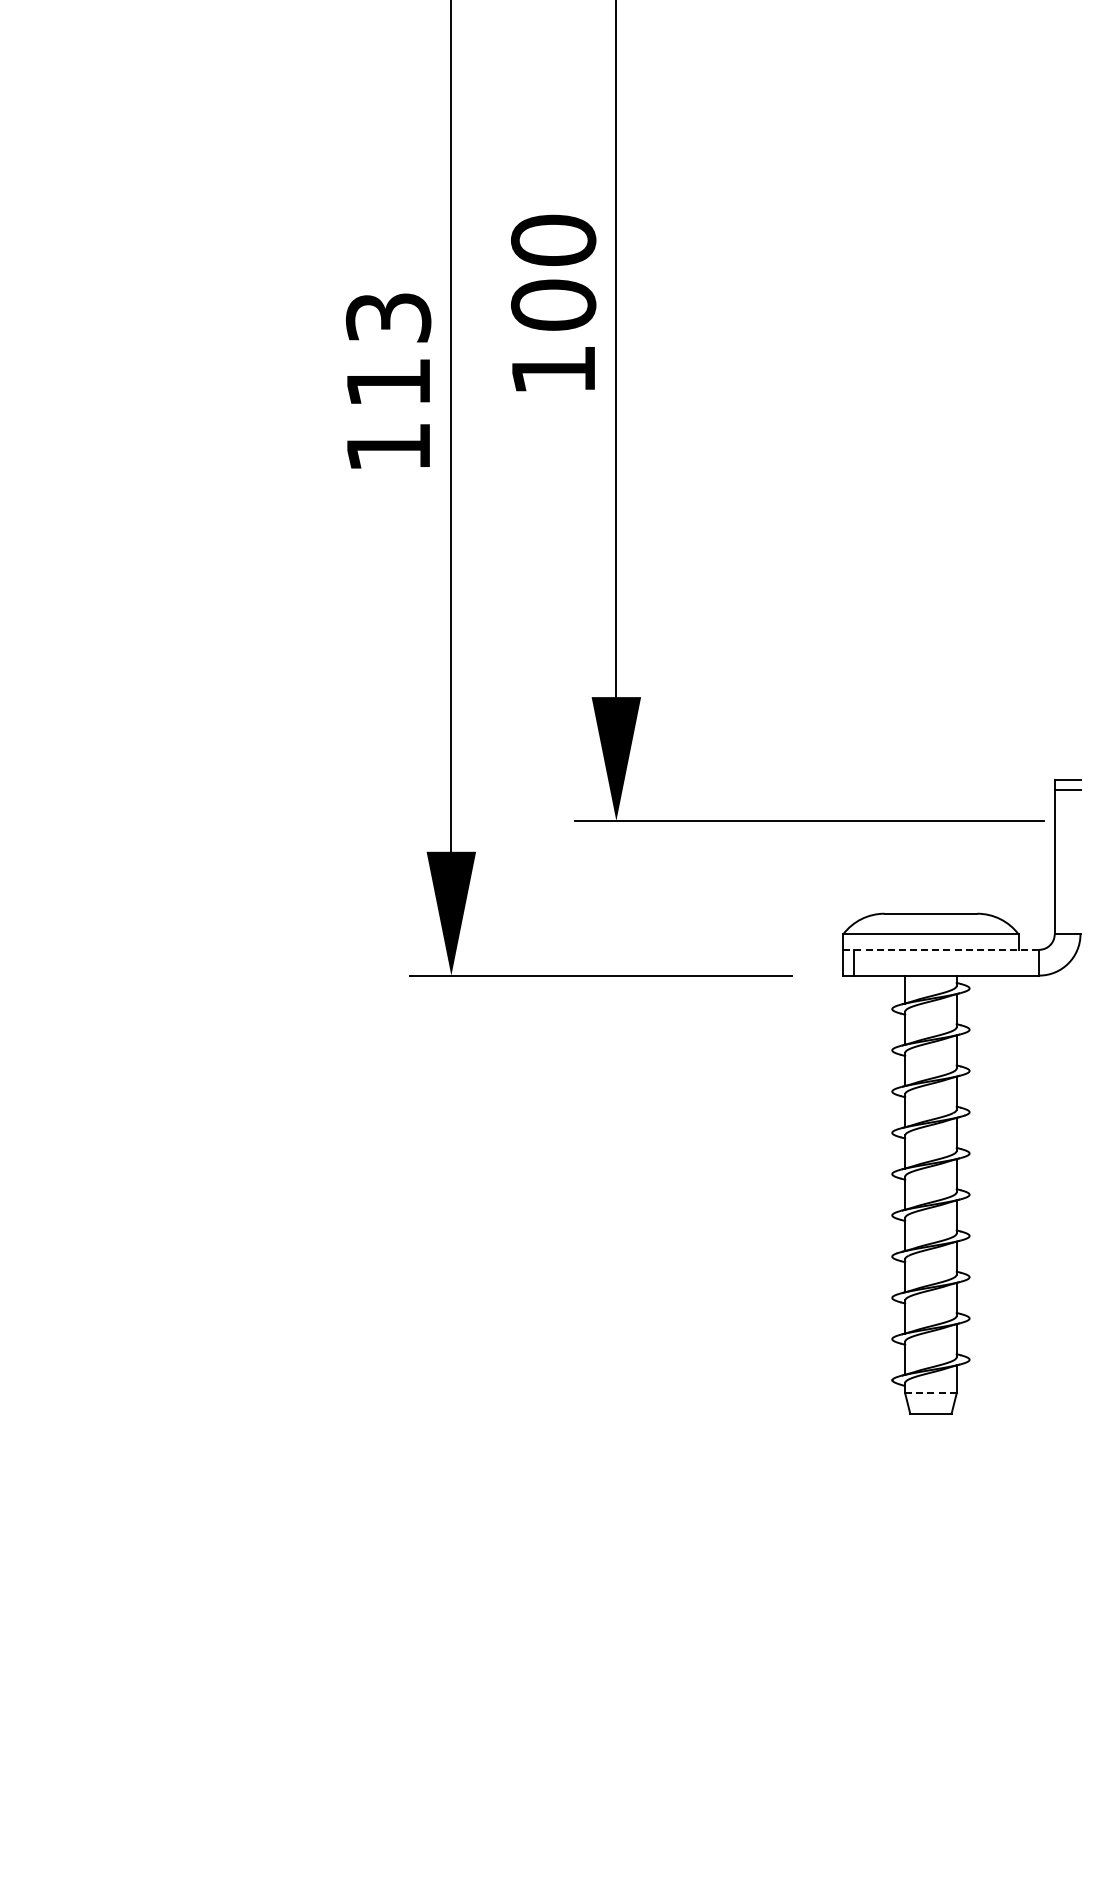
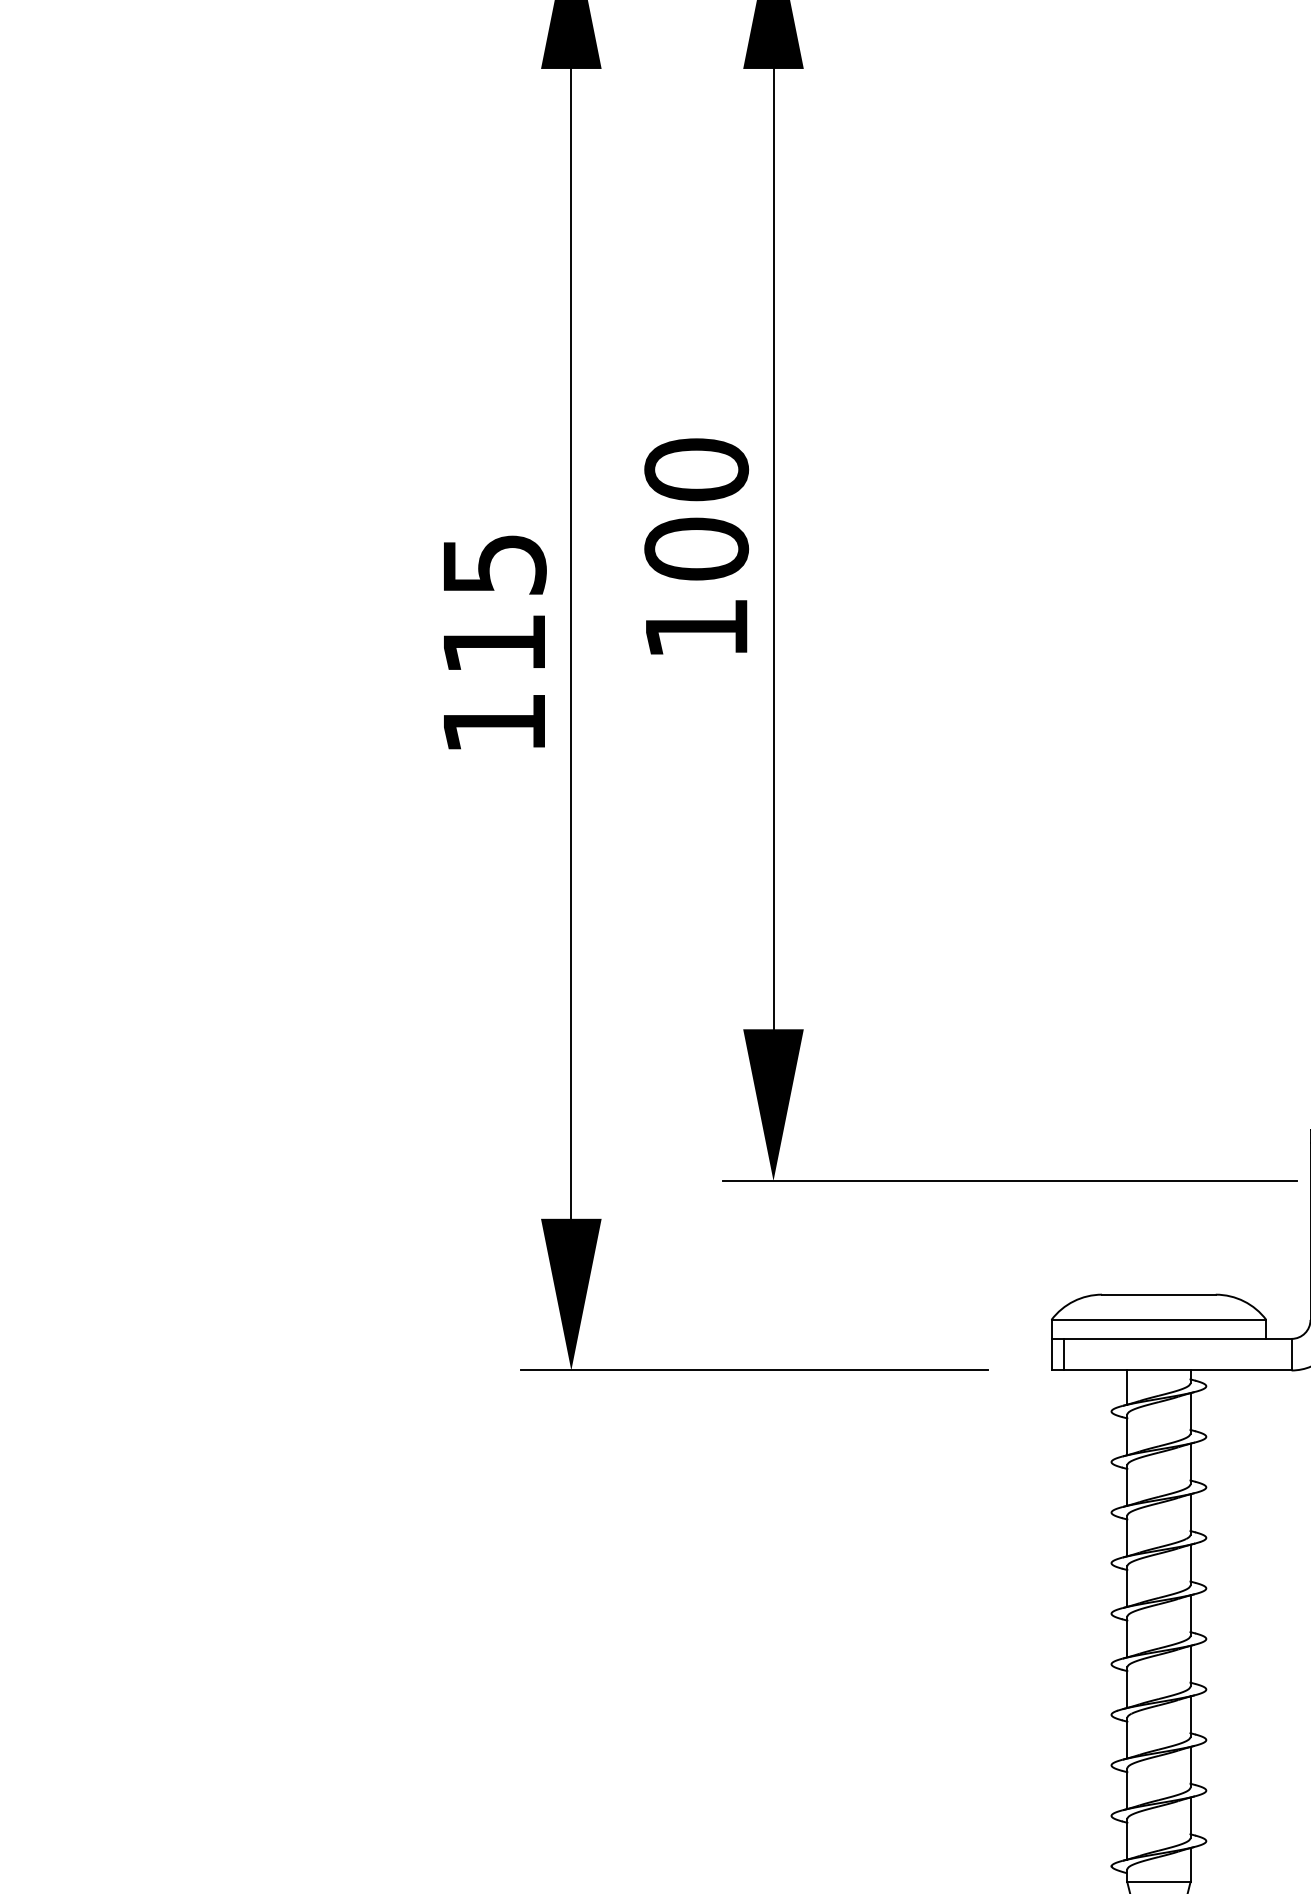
text: (387, 317) -> (493, 564), 113 -> 115
line: (941, 949) -> (1171, 1338), dashed -> solid
line: (930, 1393) -> (1158, 1882), dashed -> solid

